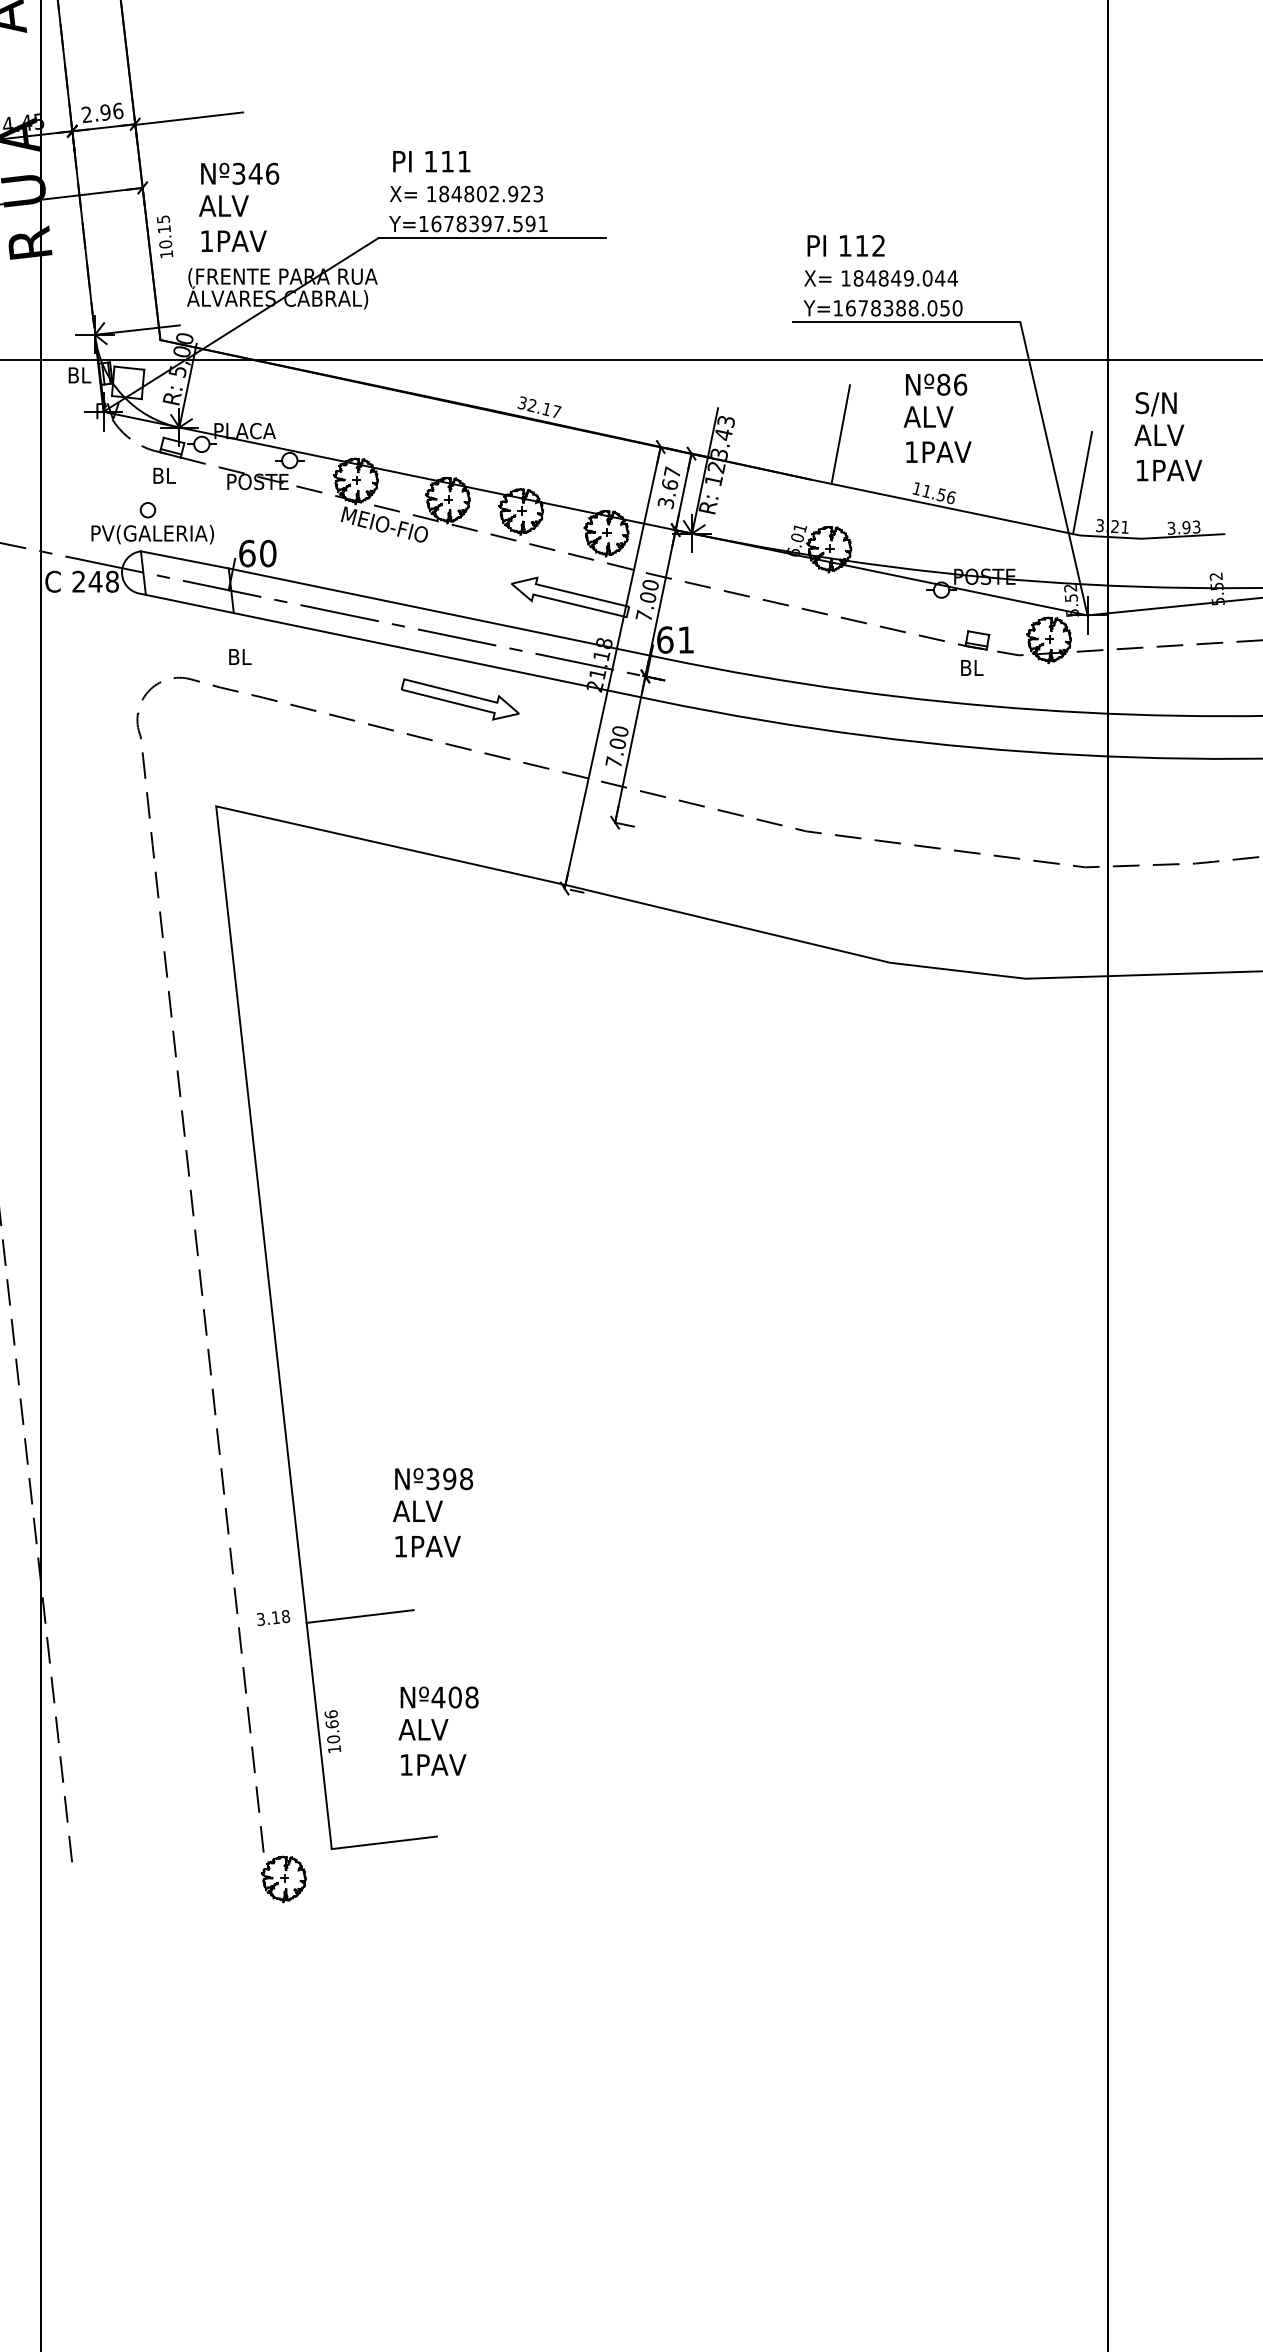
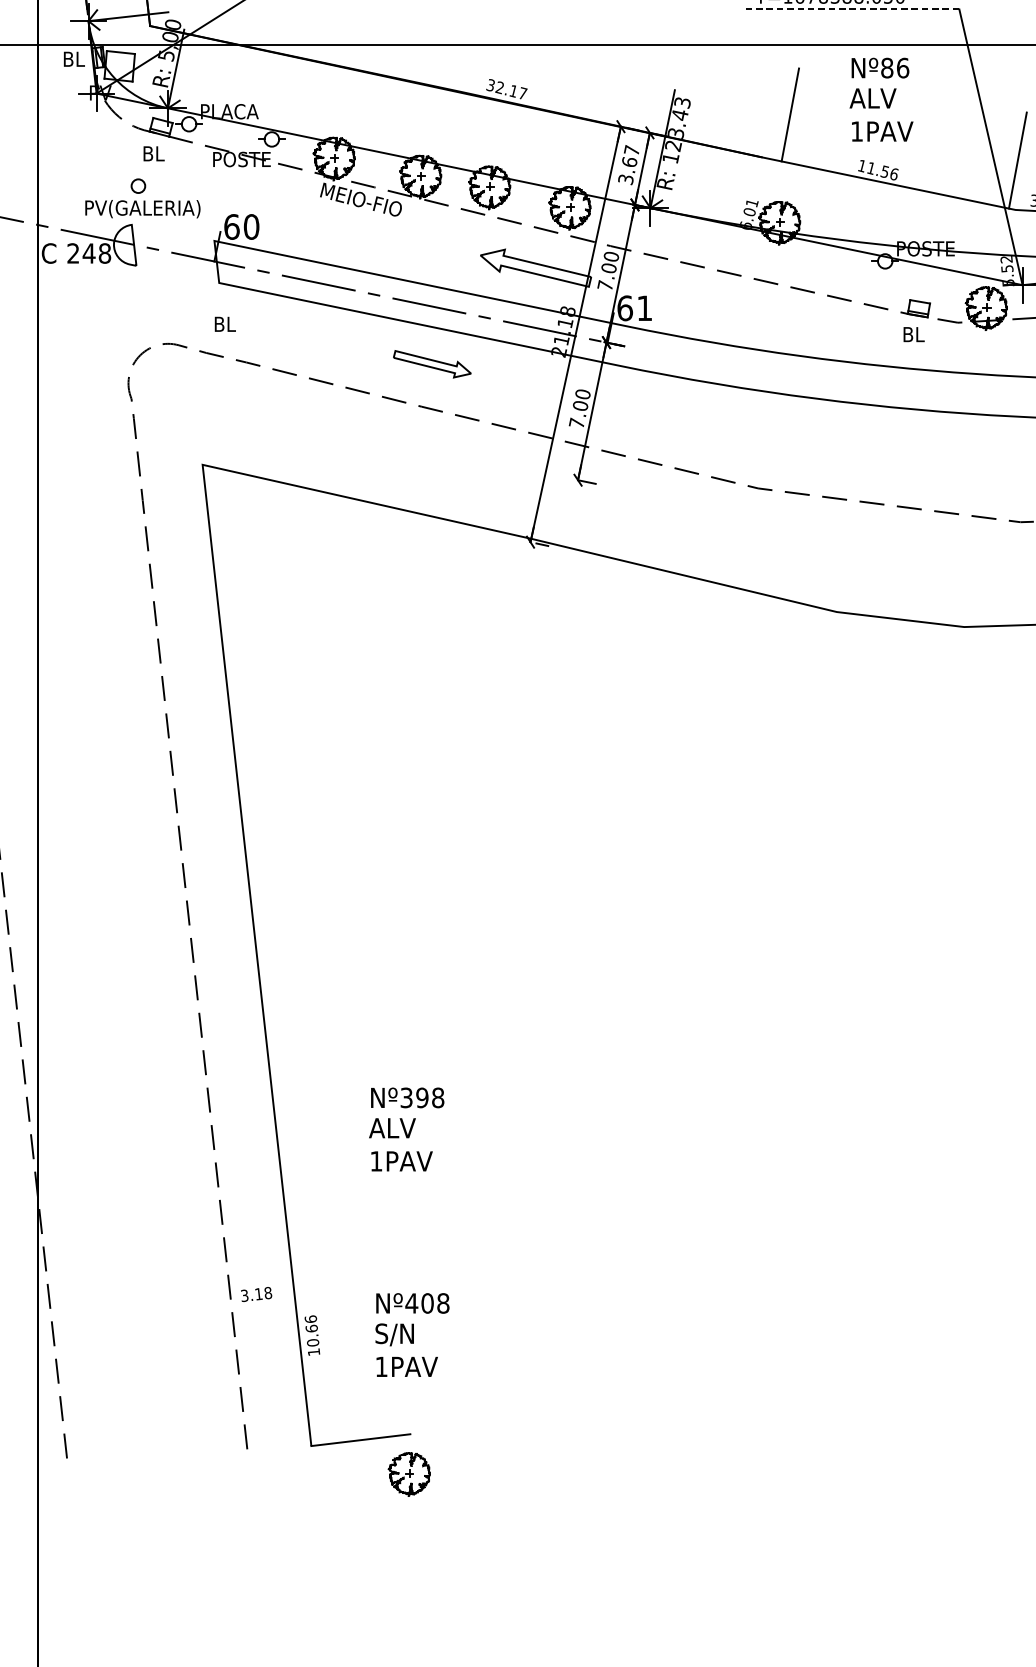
line: (906, 322) -> (852, 9), solid -> dashed
line: (184, 559) -> (172, 232), removed
line: (189, 603) -> (177, 273), removed
part: (460, 699) -> (432, 364), size x0.7
line: (359, 1616) -> (337, 1227), removed
text: (273, 1617) -> (256, 1293), moved
text: (423, 1730) -> (397, 1334), ALV -> S/N
part: (283, 1879) -> (408, 1474), moved

